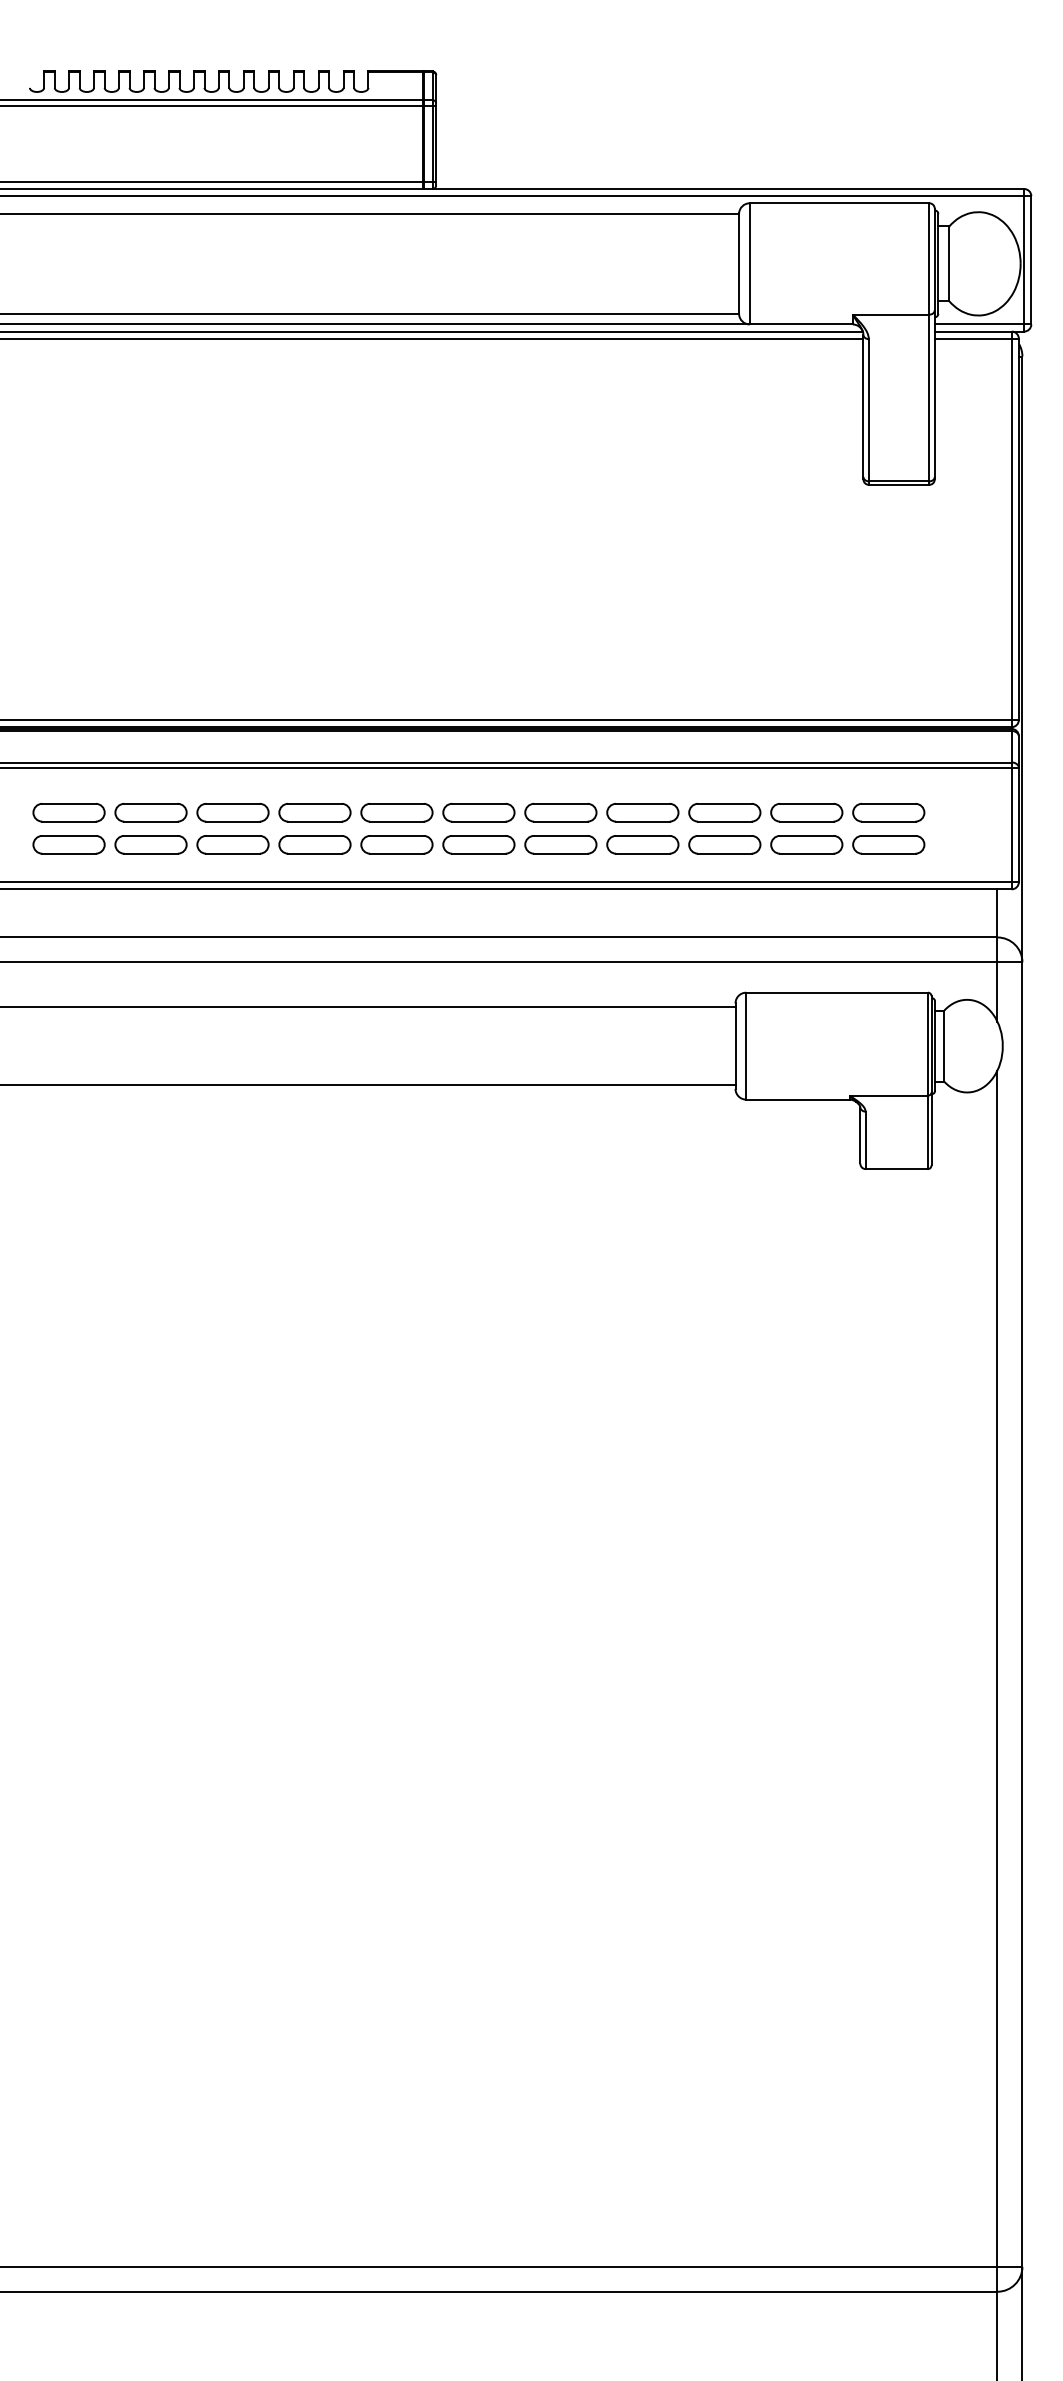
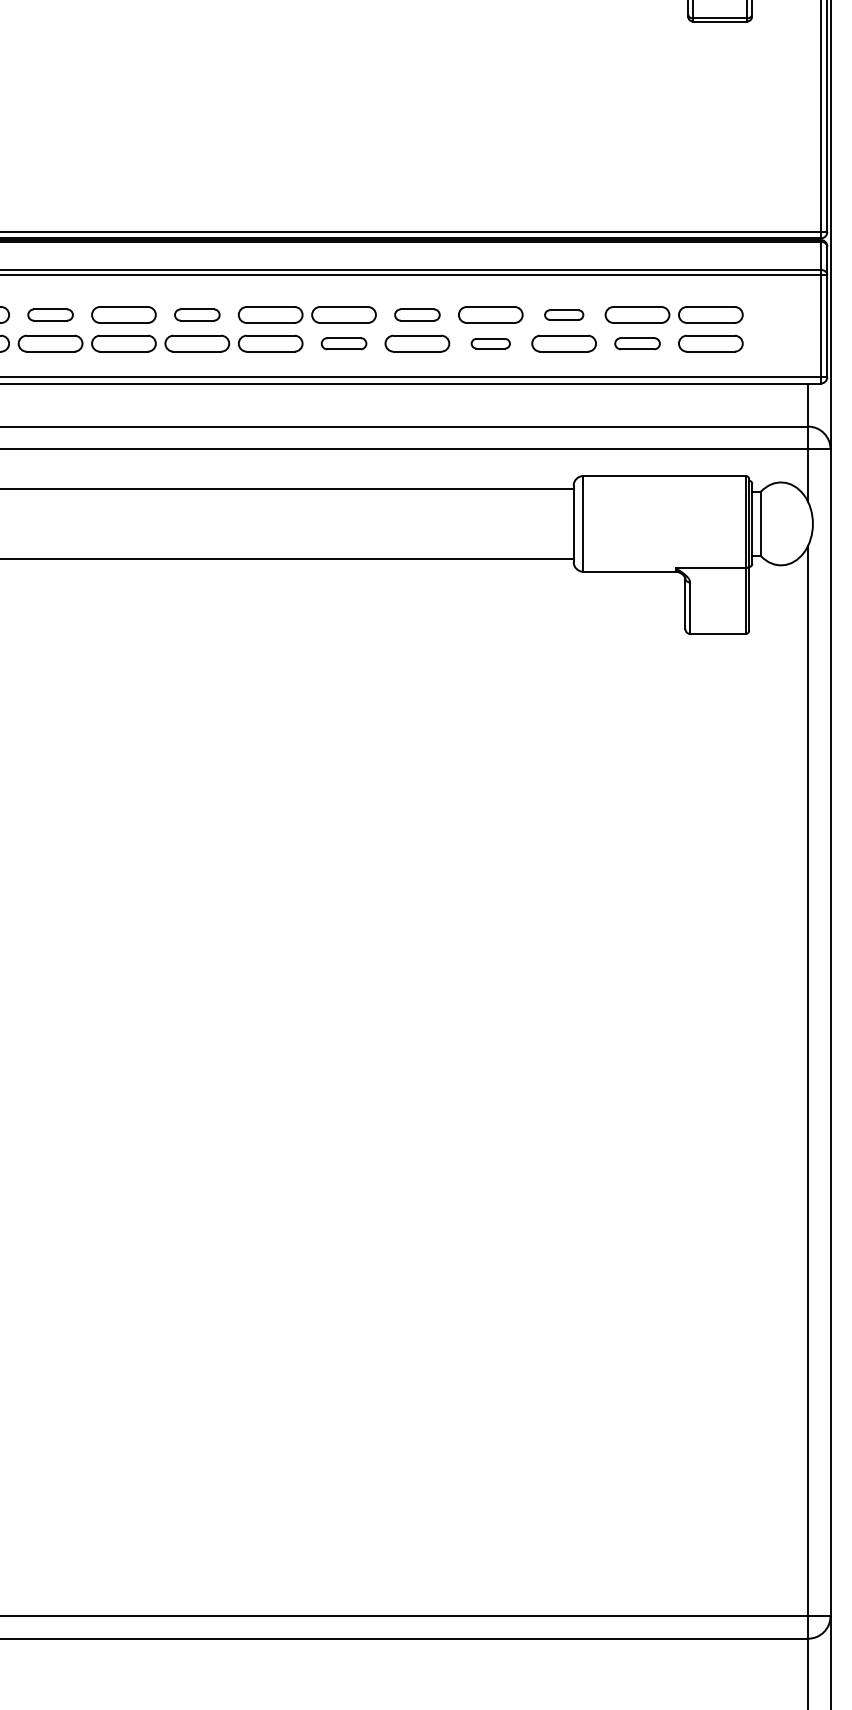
part: (150, 812) -> (50, 314), size x0.7
part: (314, 812) -> (196, 314), size x0.7
part: (560, 812) -> (417, 314), size x0.7
part: (724, 812) -> (563, 314), size x0.6
part: (478, 844) -> (343, 343), size x0.7
part: (642, 844) -> (490, 343), size x0.6
part: (806, 844) -> (637, 343), size x0.7

